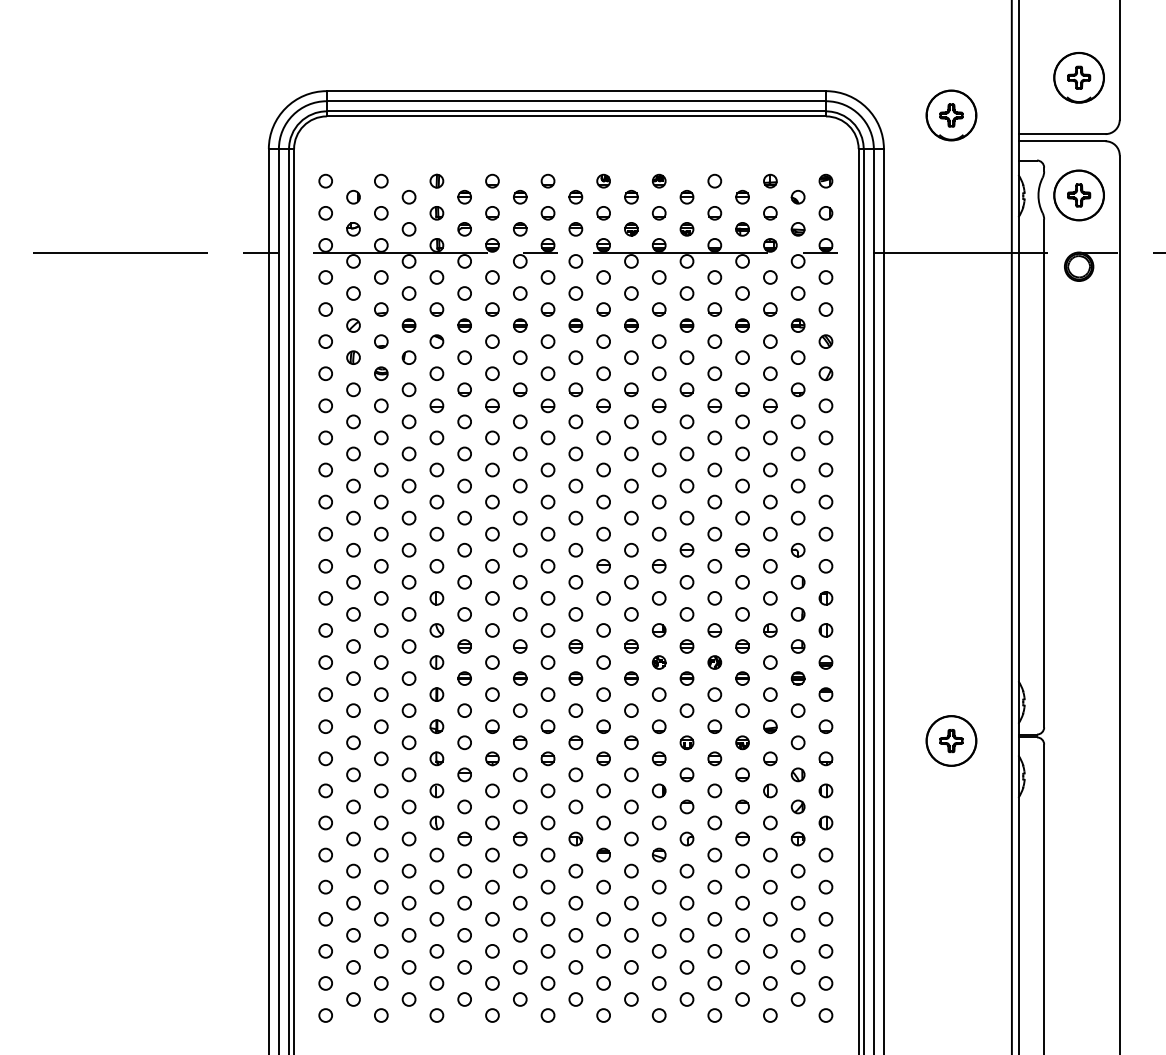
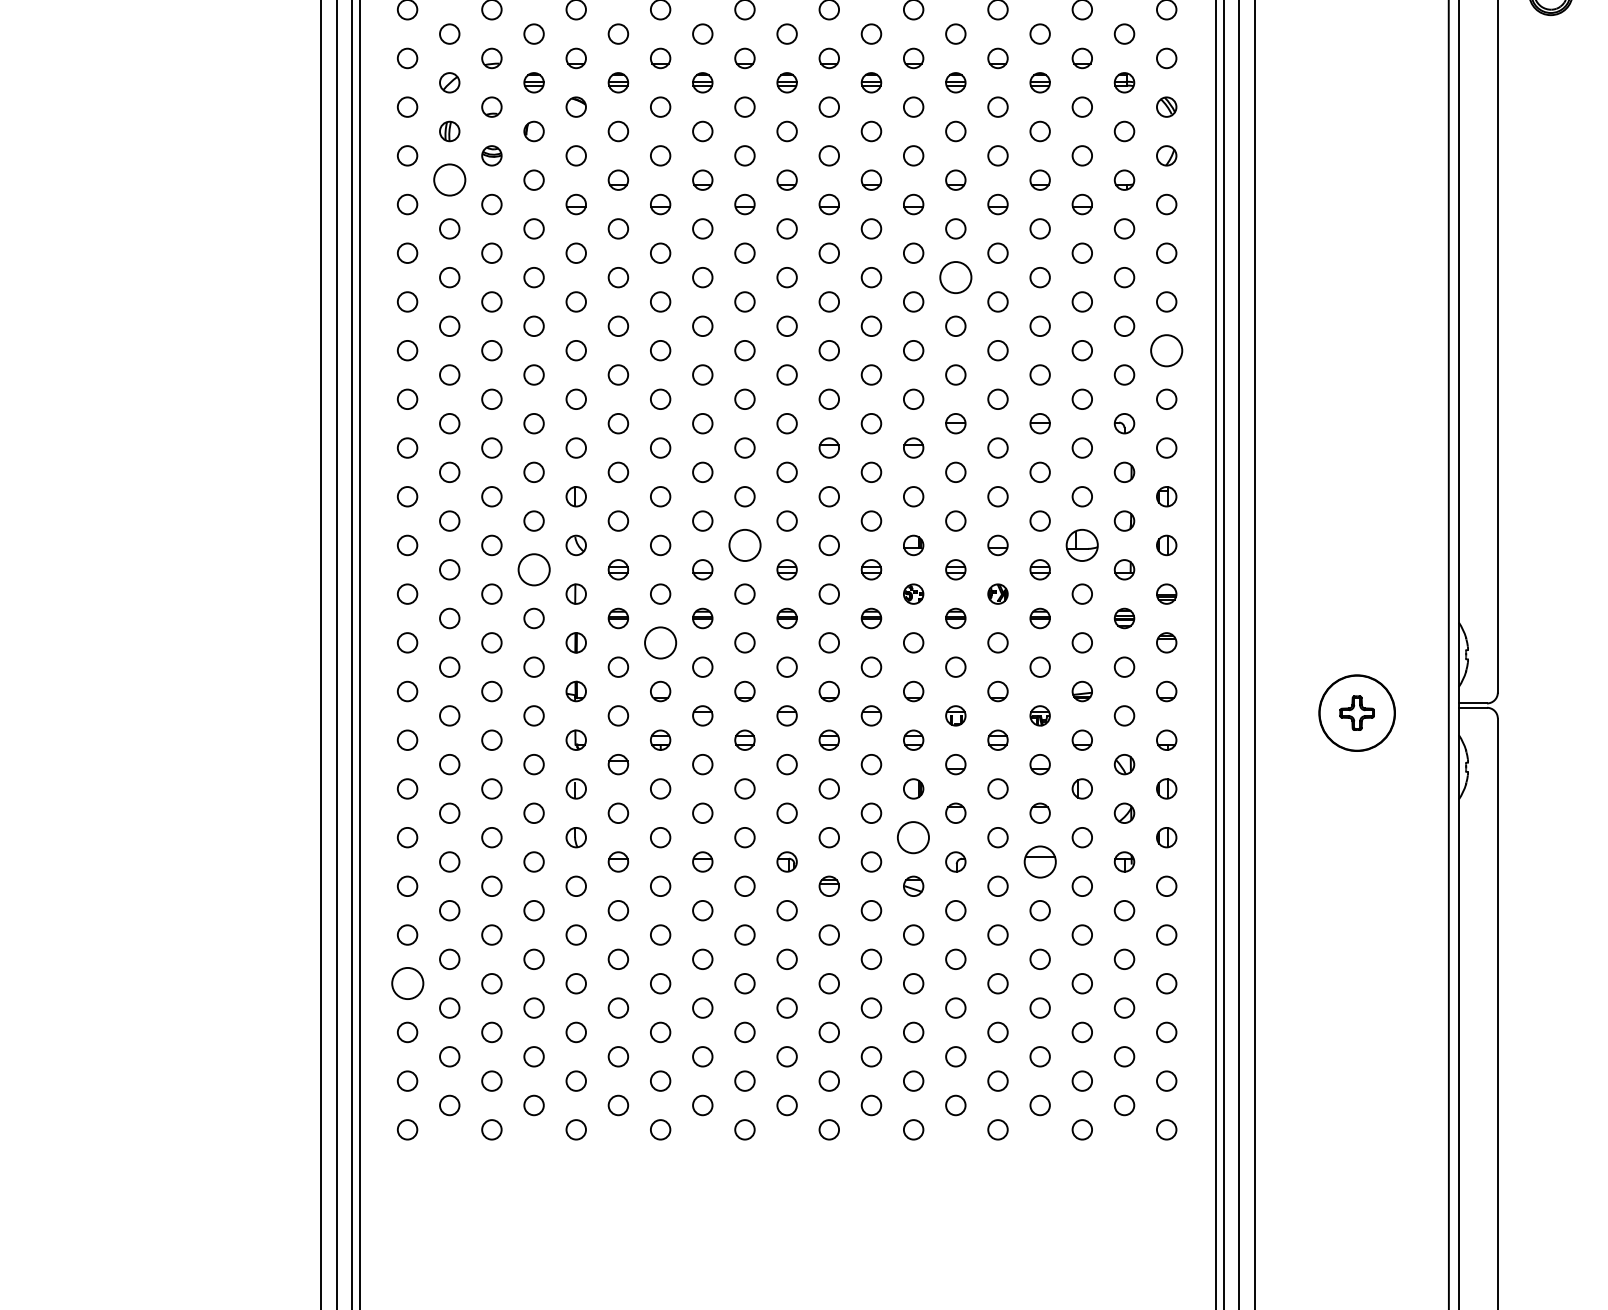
circle: (353, 389) -> (449, 179), size x1.6
circle: (686, 453) -> (955, 276), size x1.6
circle: (825, 501) -> (1165, 349), size x1.6
circle: (547, 630) -> (744, 545), size x1.6
part: (770, 630) -> (1082, 545), size x1.6
circle: (408, 646) -> (533, 569), size x1.6
circle: (492, 694) -> (660, 642), size x1.6
circle: (659, 822) -> (914, 836), size x1.6
part: (742, 838) -> (1040, 861), size x1.6
circle: (325, 919) -> (407, 984), size x1.6

